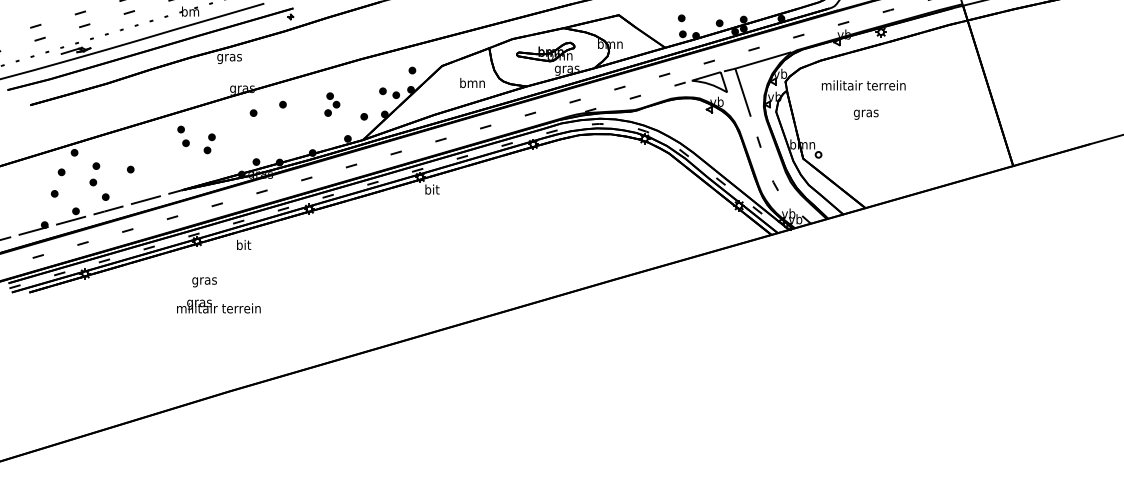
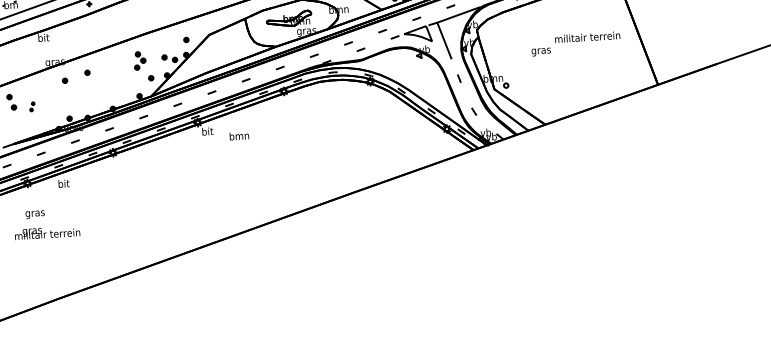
text: (229, 57) -> (43, 38), gras -> bit
text: (472, 83) -> (239, 136), moved
text: (863, 85) -> (587, 37), moved
part: (332, 104) -> (140, 60), moved
part: (209, 143) -> (32, 106), size x0.6

